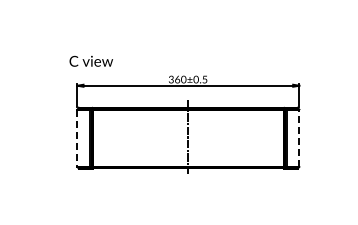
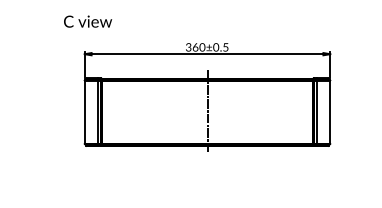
text: (90, 60) -> (87, 20), moved
line: (77, 138) -> (84, 112), dashed -> solid
line: (299, 138) -> (330, 112), dashed -> solid

